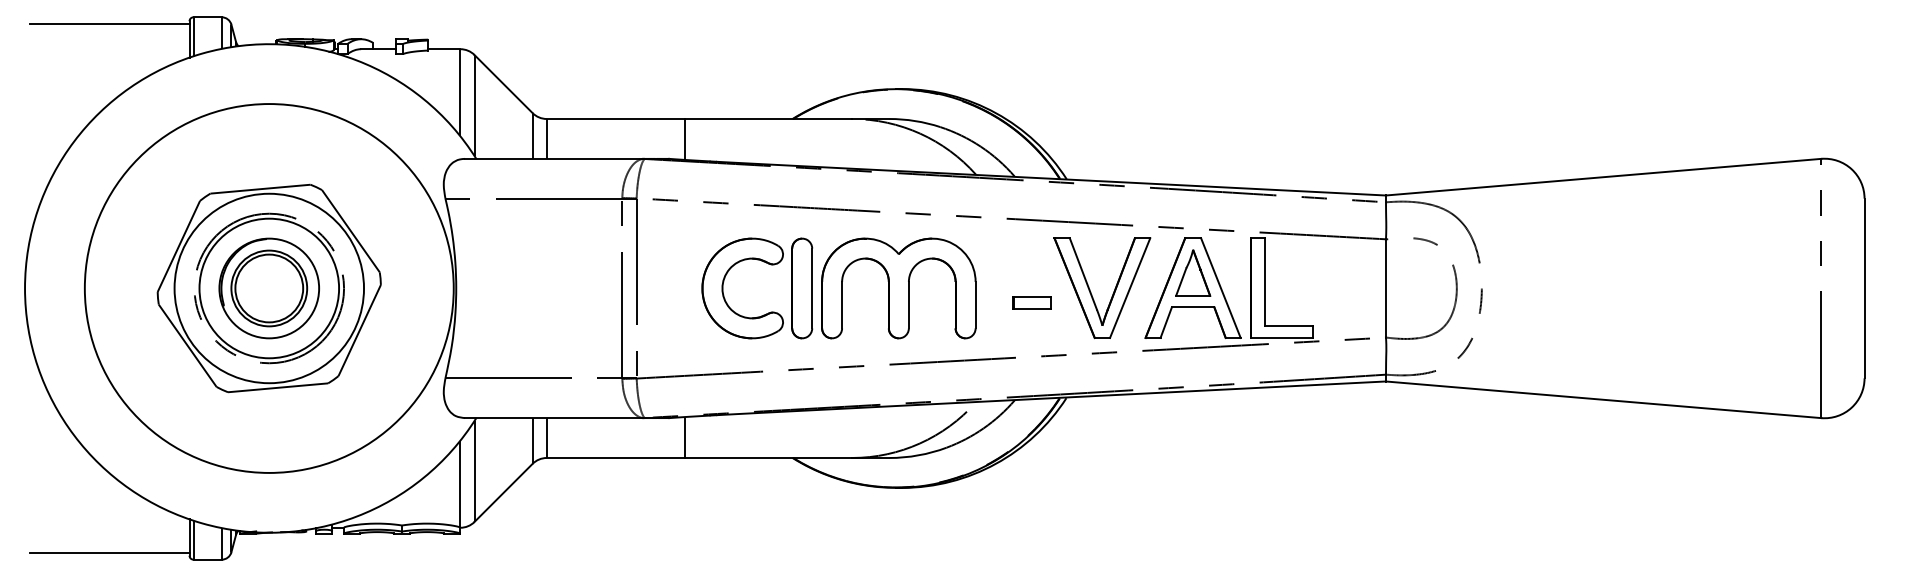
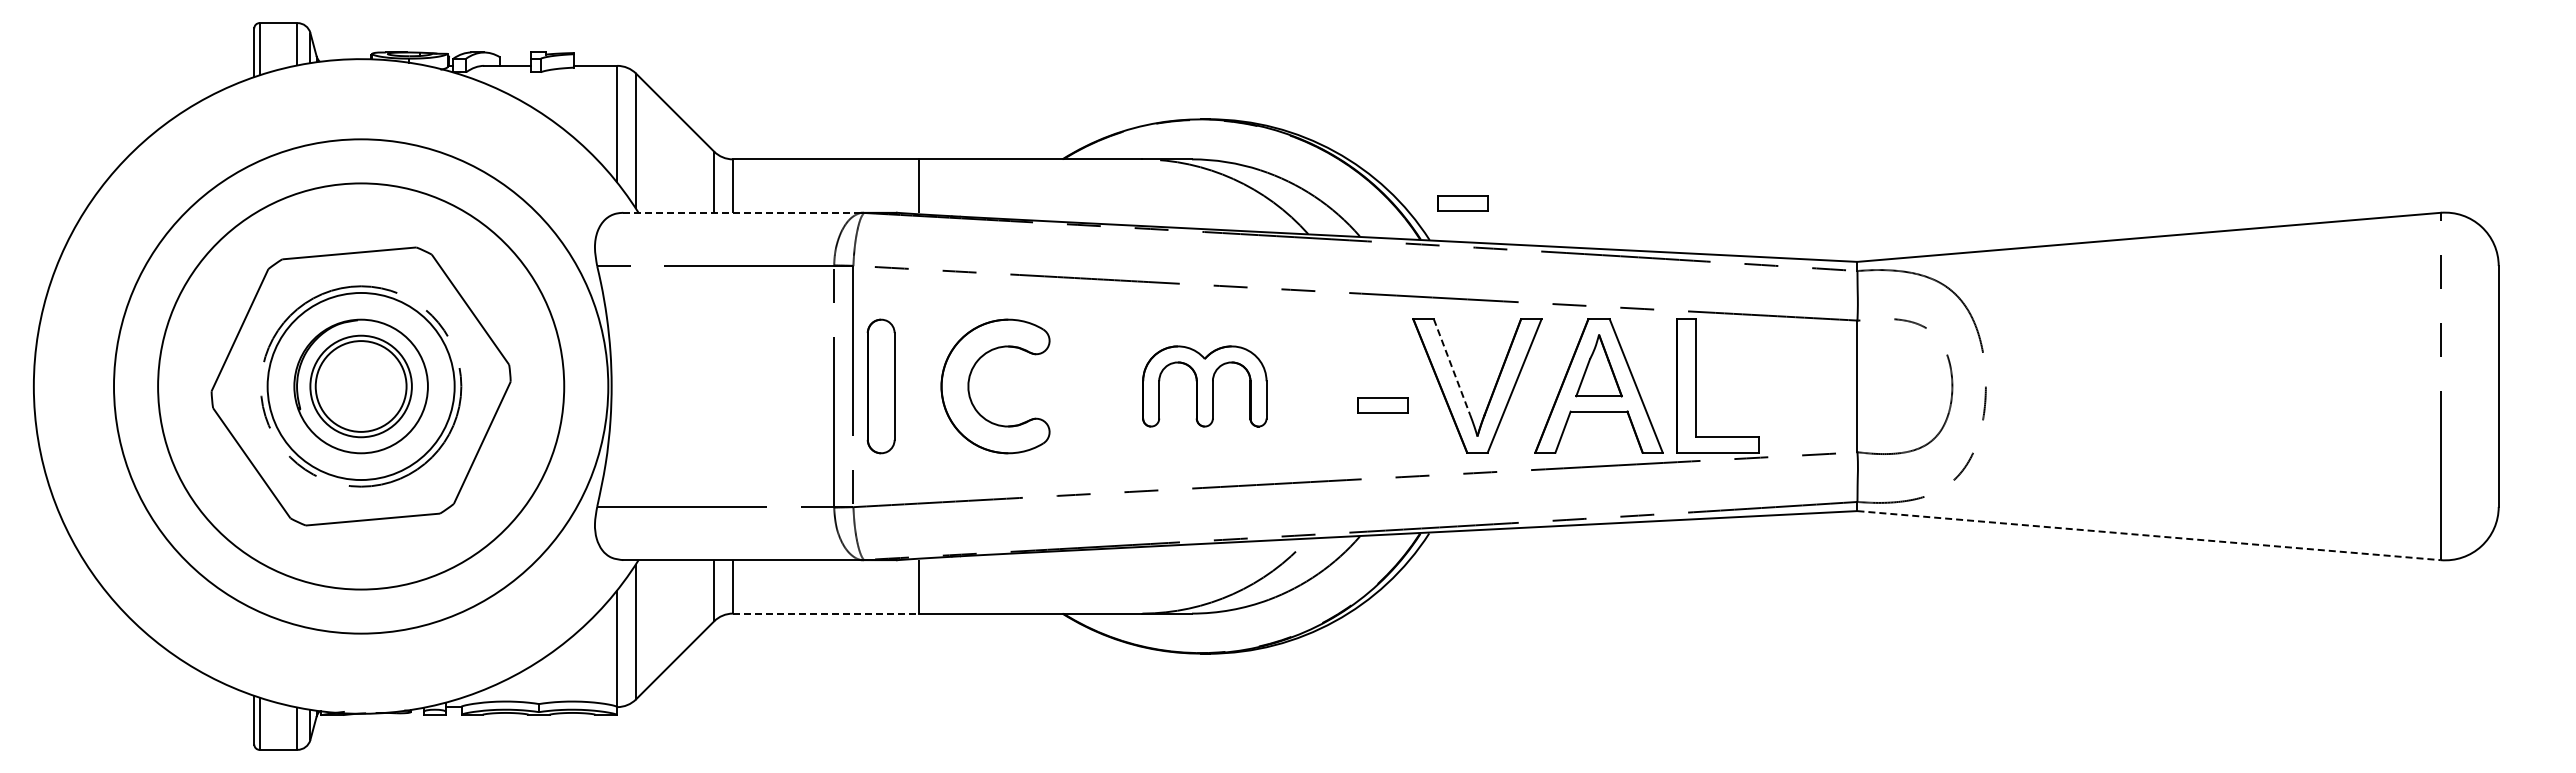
line: (109, 24) -> (147, 32), removed
part: (1091, 151) -> (1462, 203), added
line: (554, 158) -> (743, 212), solid -> dashed
line: (1083, 274) -> (1452, 367), solid -> dashed
circle: (269, 288) -> (361, 386), size x1.6
part: (801, 288) -> (880, 386), moved
part: (898, 288) -> (1204, 386), size x0.6
line: (1603, 399) -> (2149, 535), solid -> dashed
line: (615, 457) -> (825, 613), solid -> dashed
line: (109, 552) -> (147, 740), removed

